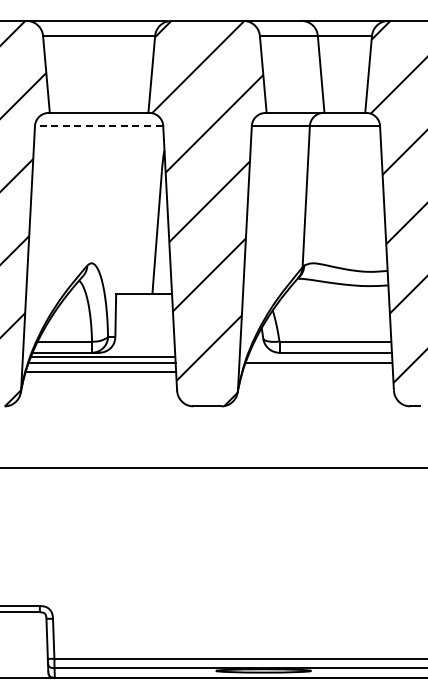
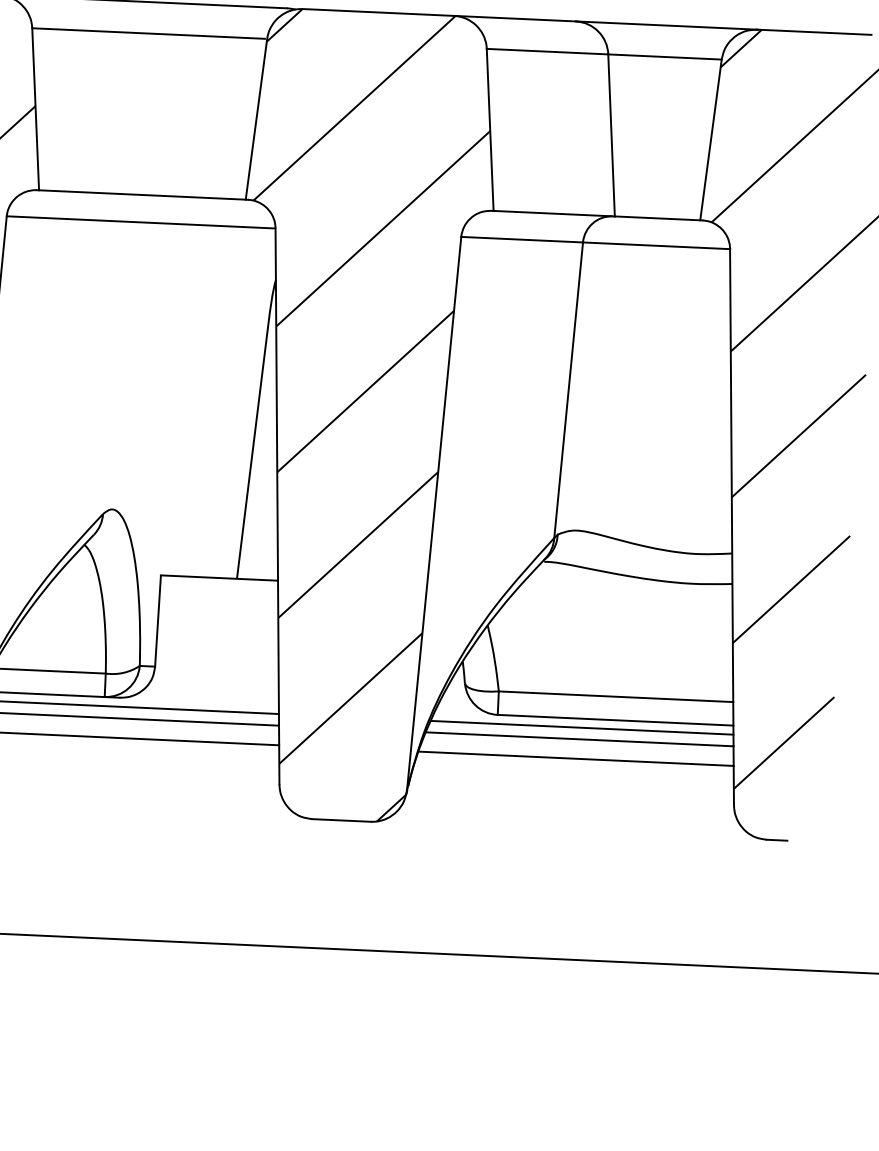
line: (98, 126) -> (139, 223), dashed -> solid
line: (319, 357) -> (581, 728), added
line: (317, 371) -> (575, 757), added

